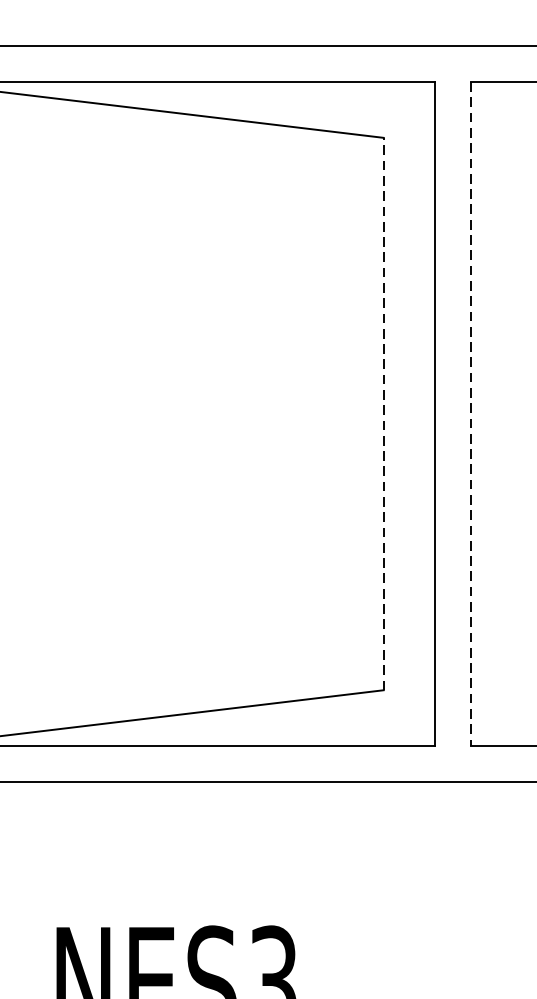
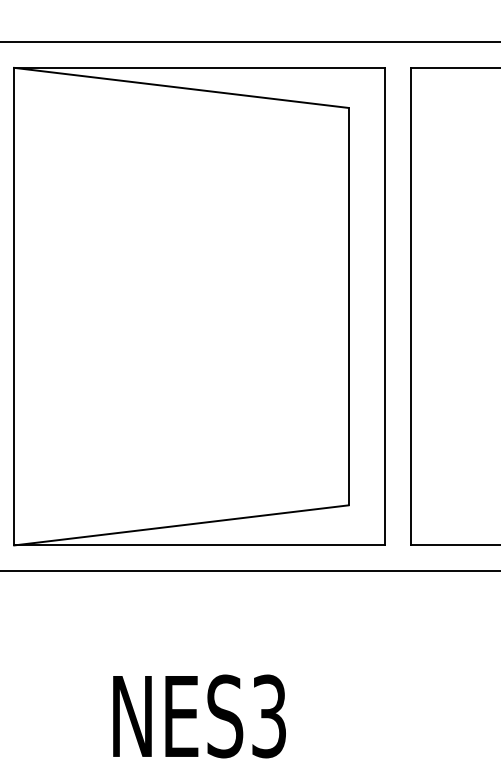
line: (383, 413) -> (348, 306), dashed -> solid
line: (469, 413) -> (410, 306), dashed -> solid

